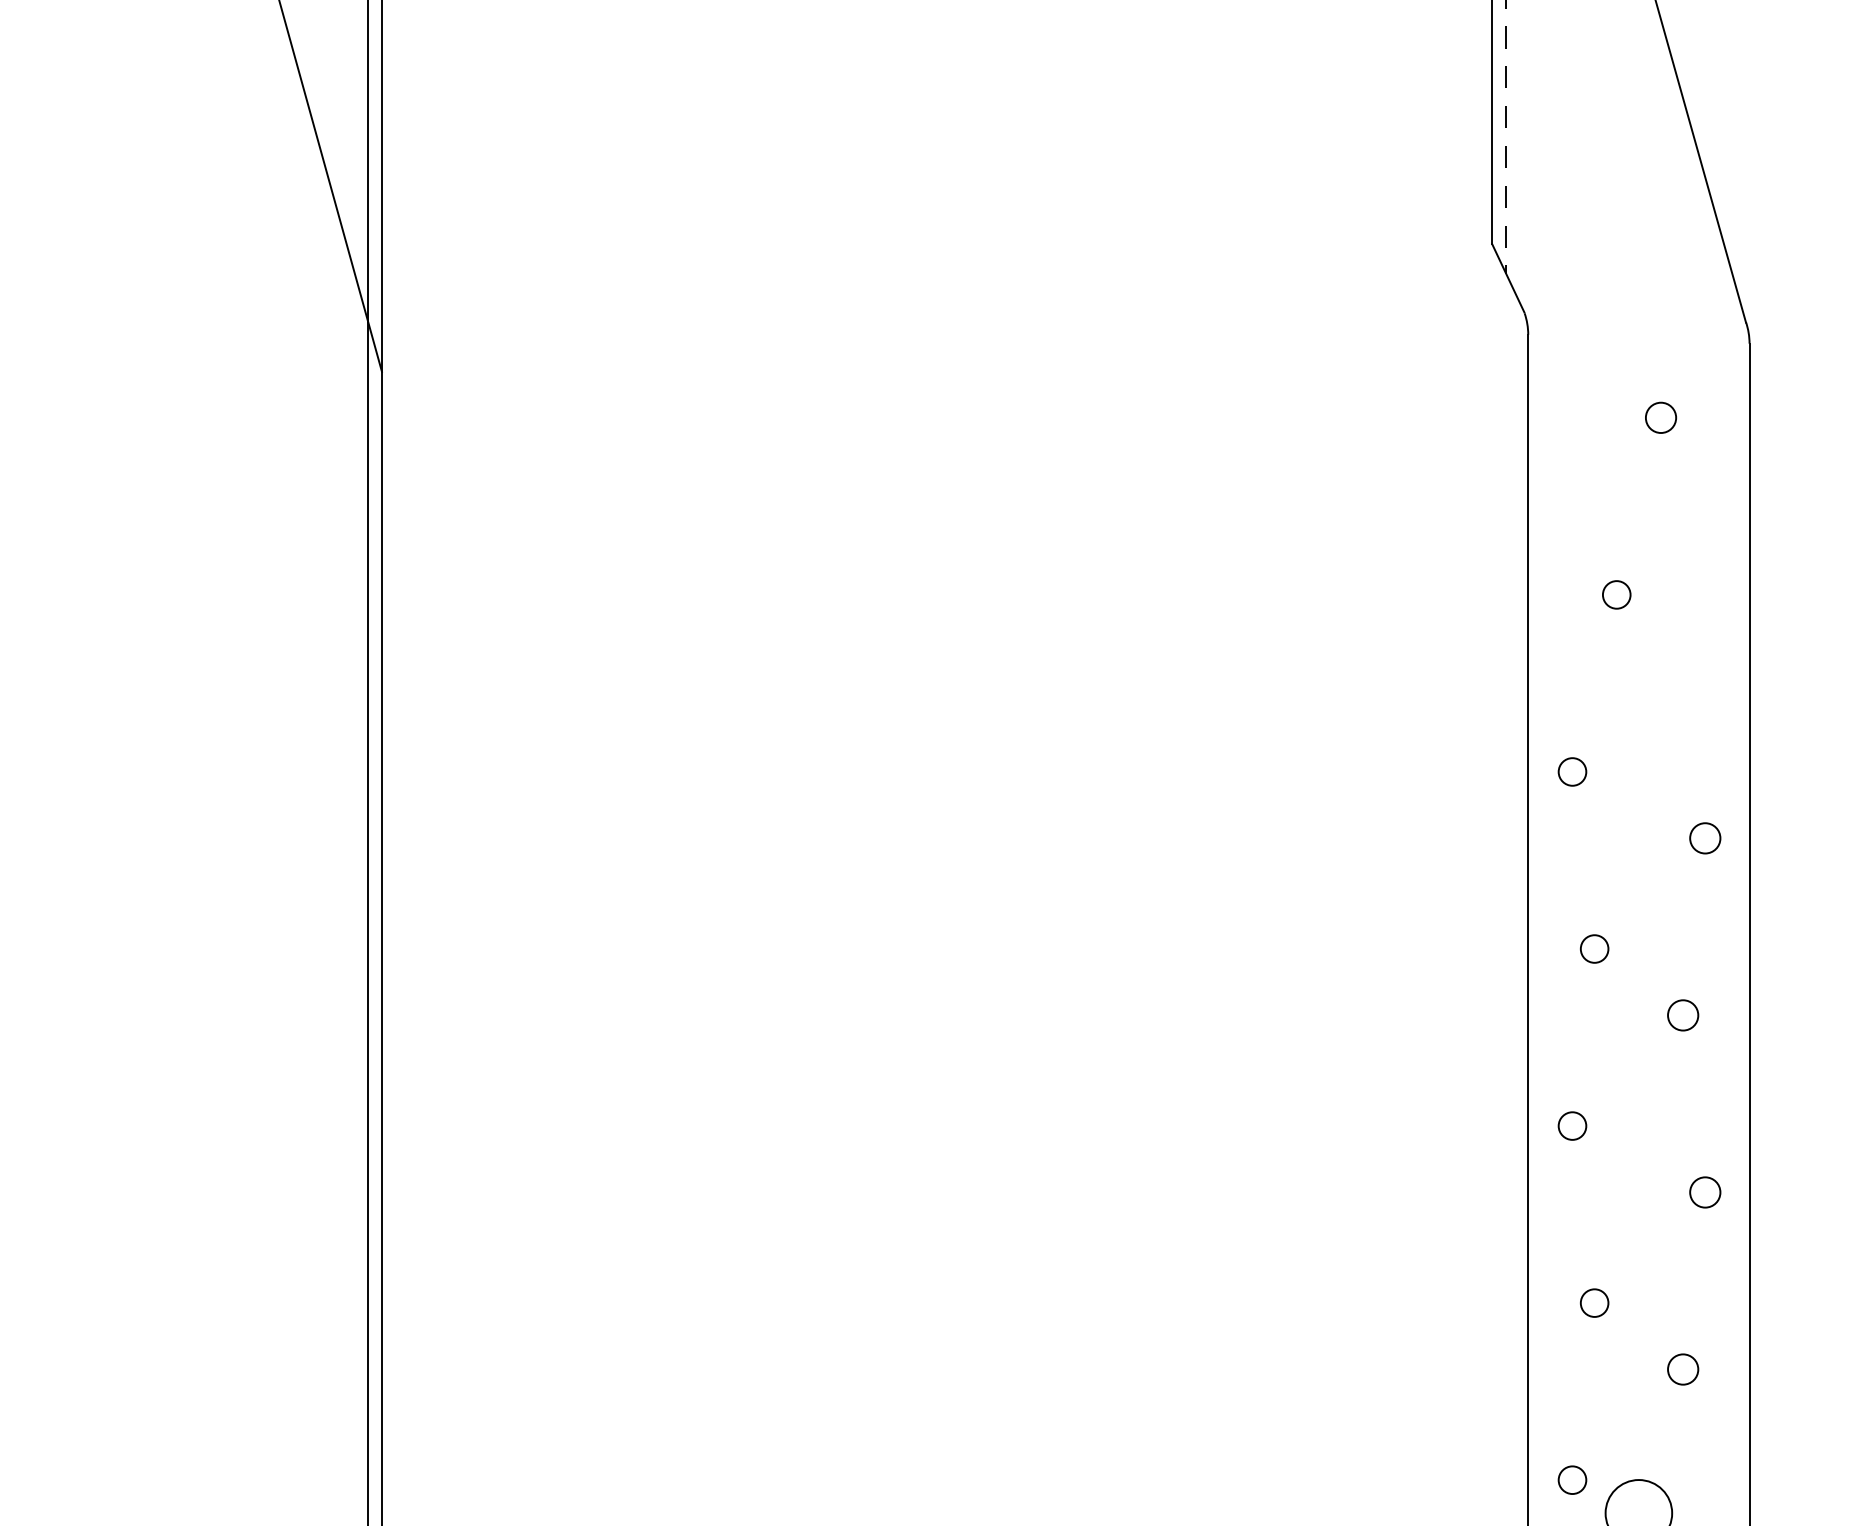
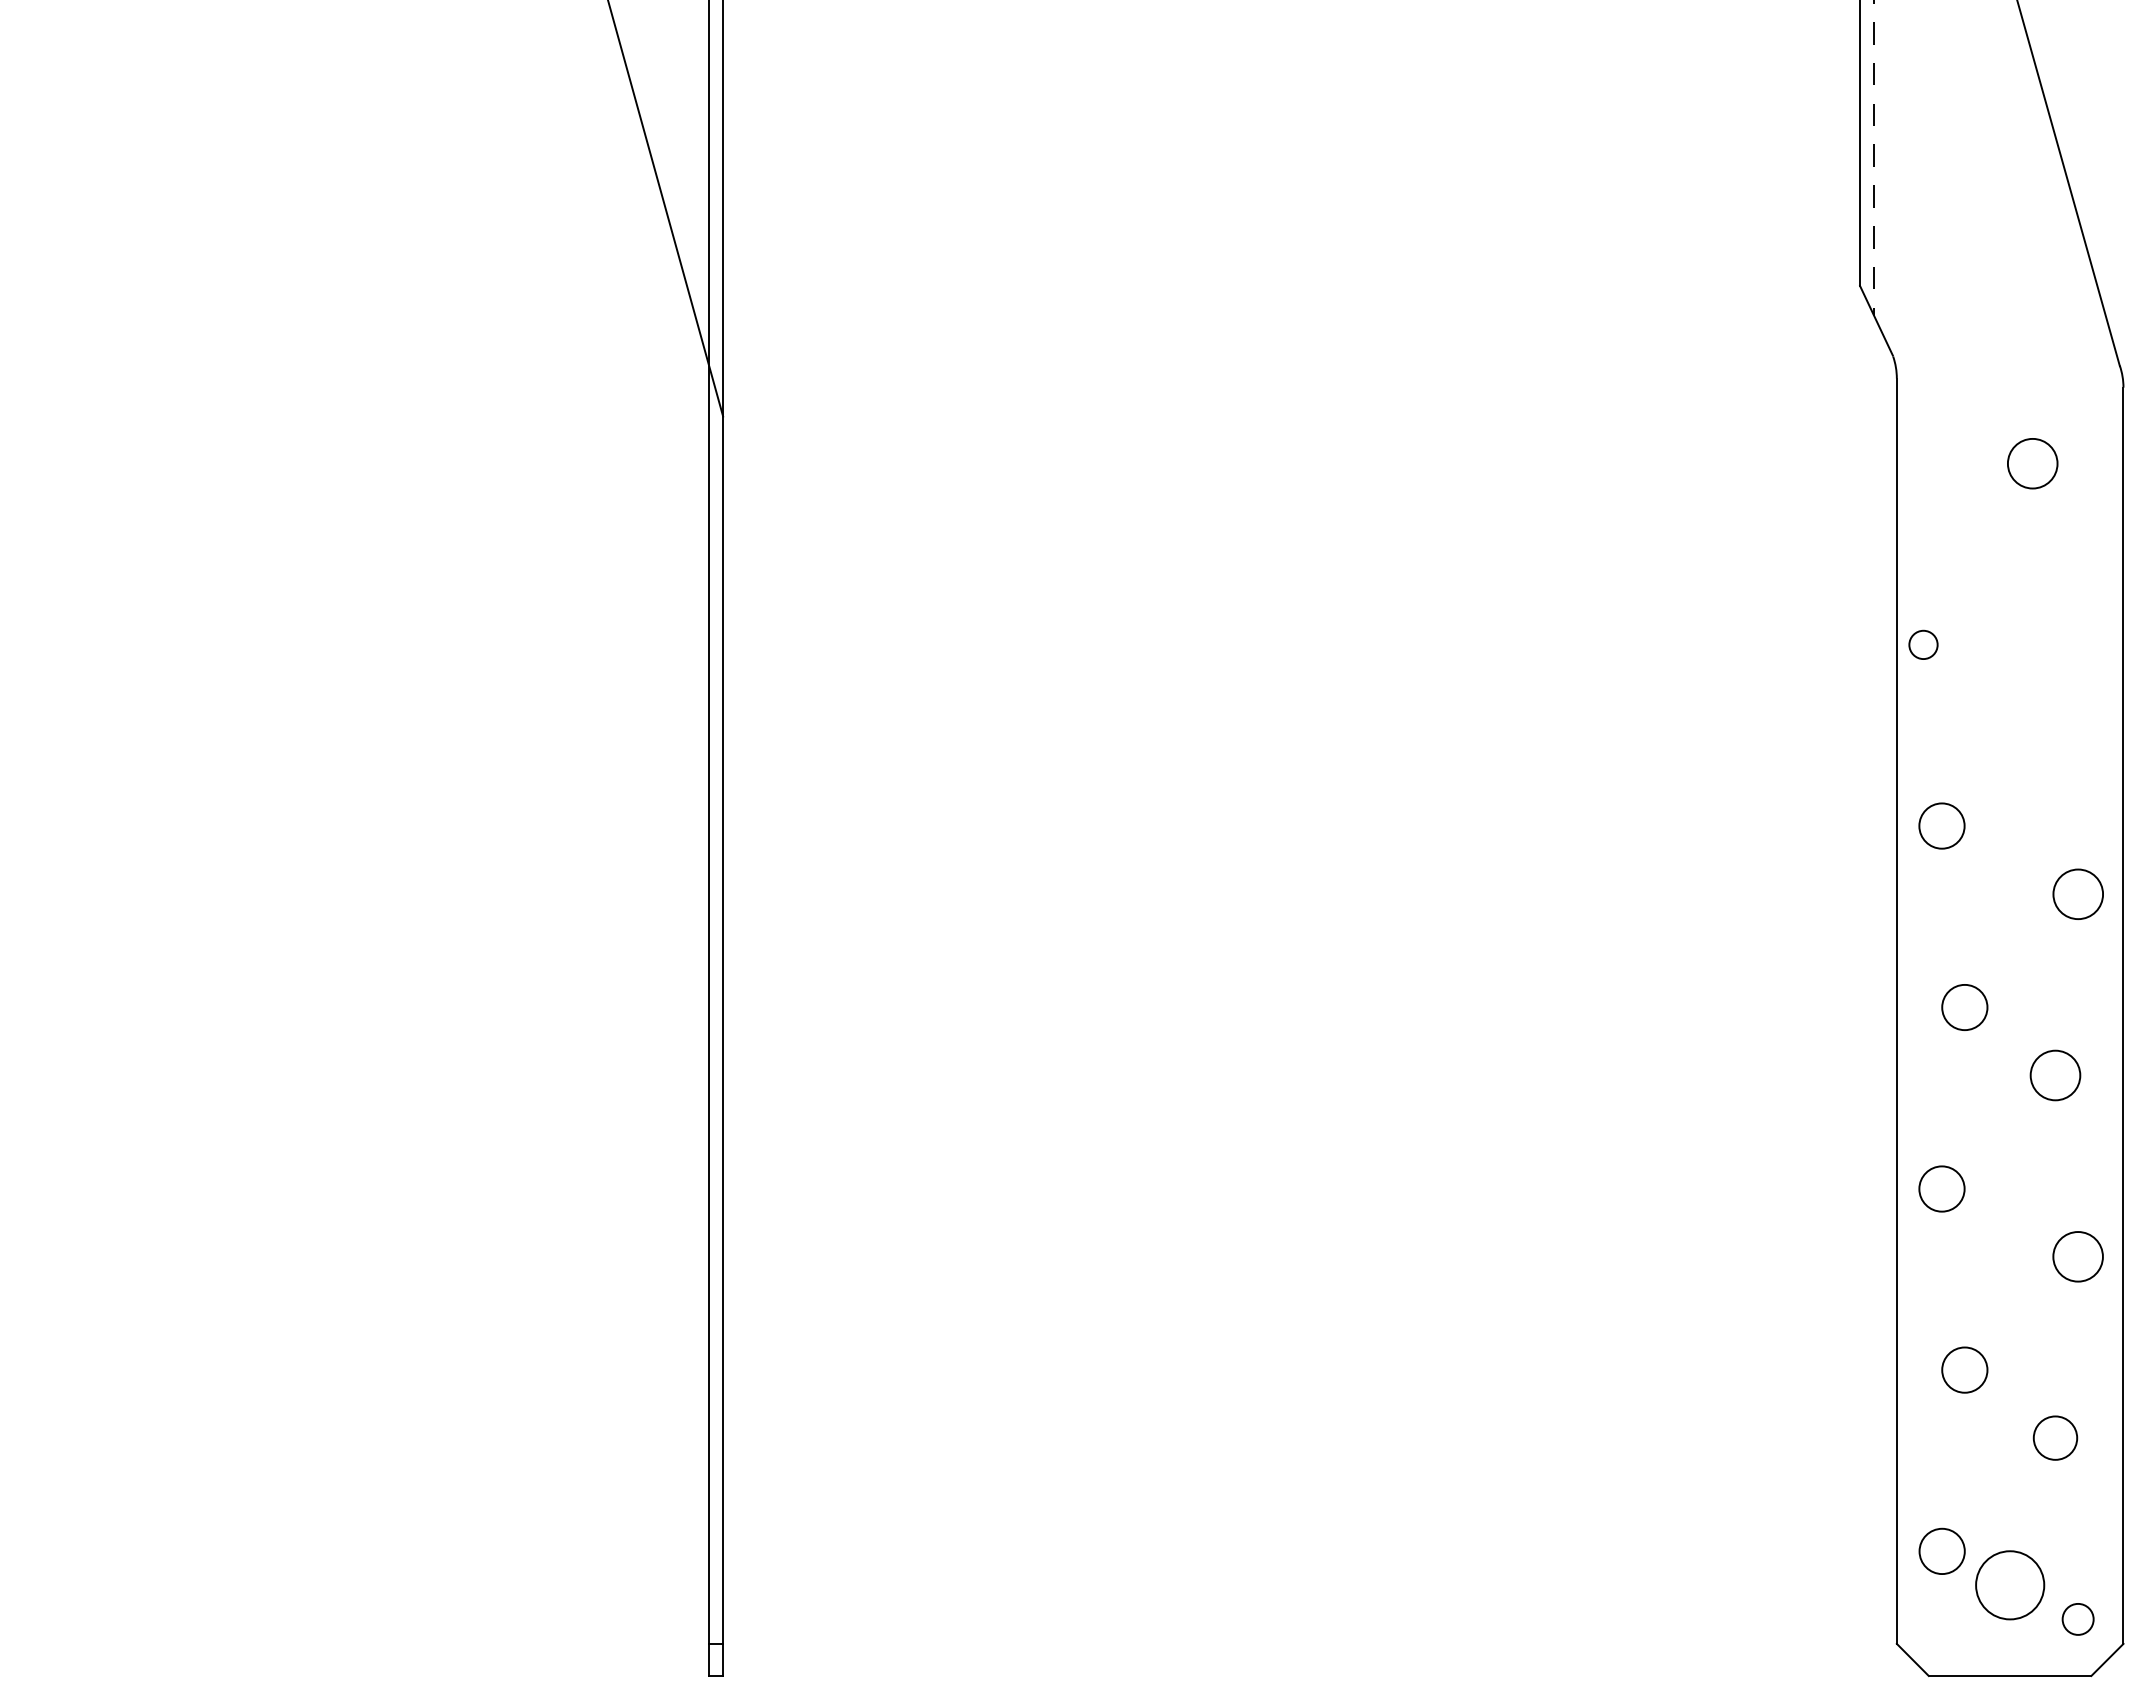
circle: (1660, 417) -> (2032, 463), size x1.6
circle: (1616, 594) -> (1923, 644), moved
circle: (1572, 772) -> (1942, 826), size x1.6
circle: (1704, 837) -> (2077, 893), size x1.6
circle: (1594, 949) -> (1964, 1007), size x1.6
circle: (1683, 1015) -> (2055, 1075), size x1.6
circle: (1572, 1125) -> (1942, 1188), size x1.6
circle: (1704, 1192) -> (2077, 1256), size x1.6
circle: (1594, 1302) -> (1964, 1369), size x1.6
circle: (1683, 1368) -> (2055, 1437), size x1.4
circle: (1572, 1480) -> (1942, 1551), size x1.6

